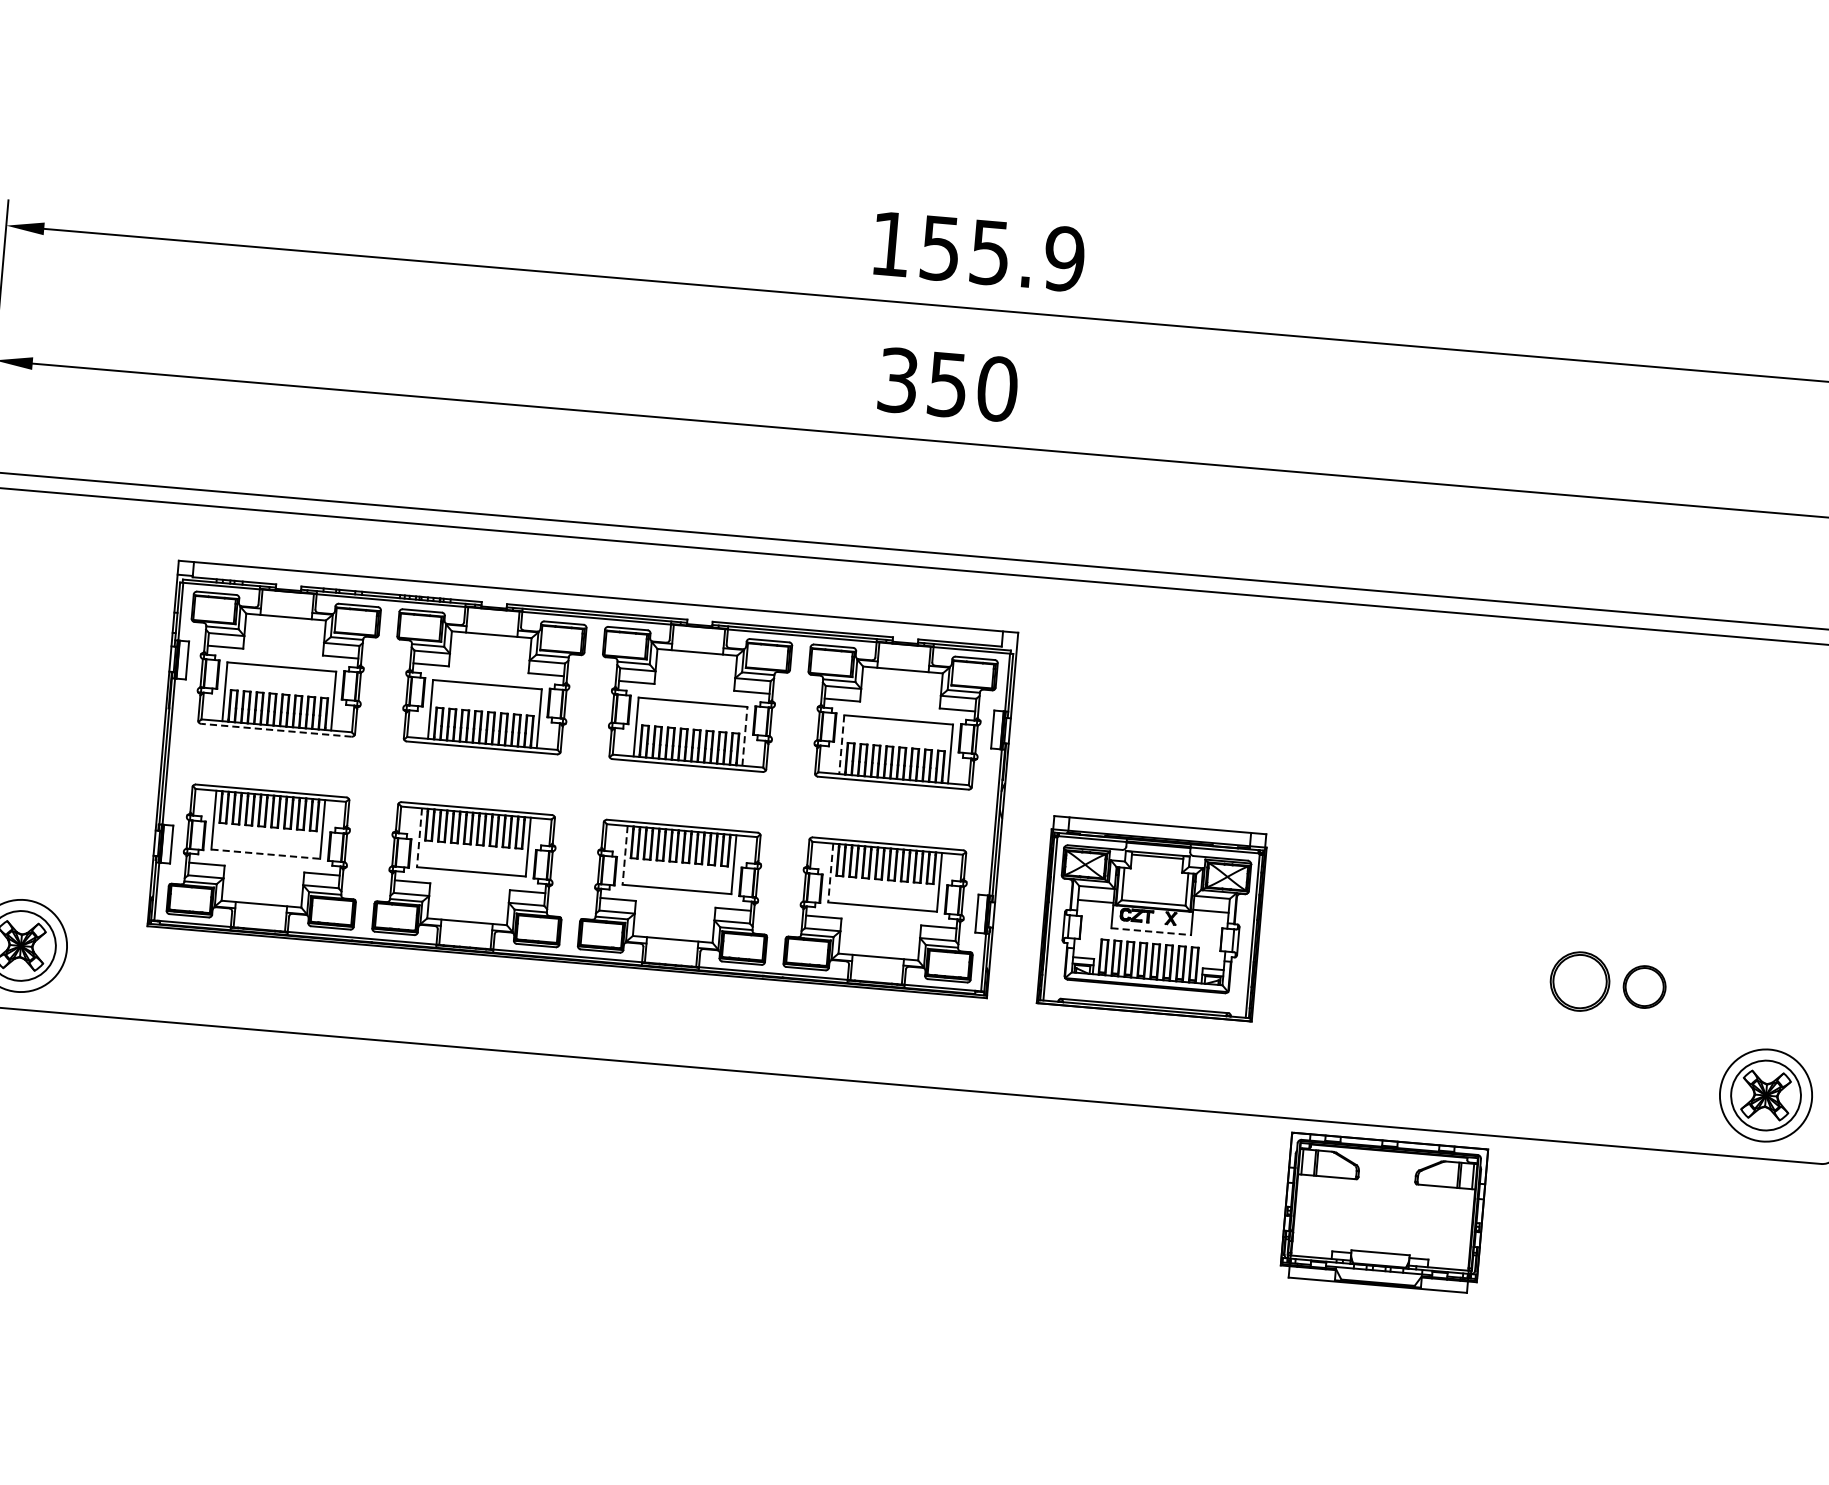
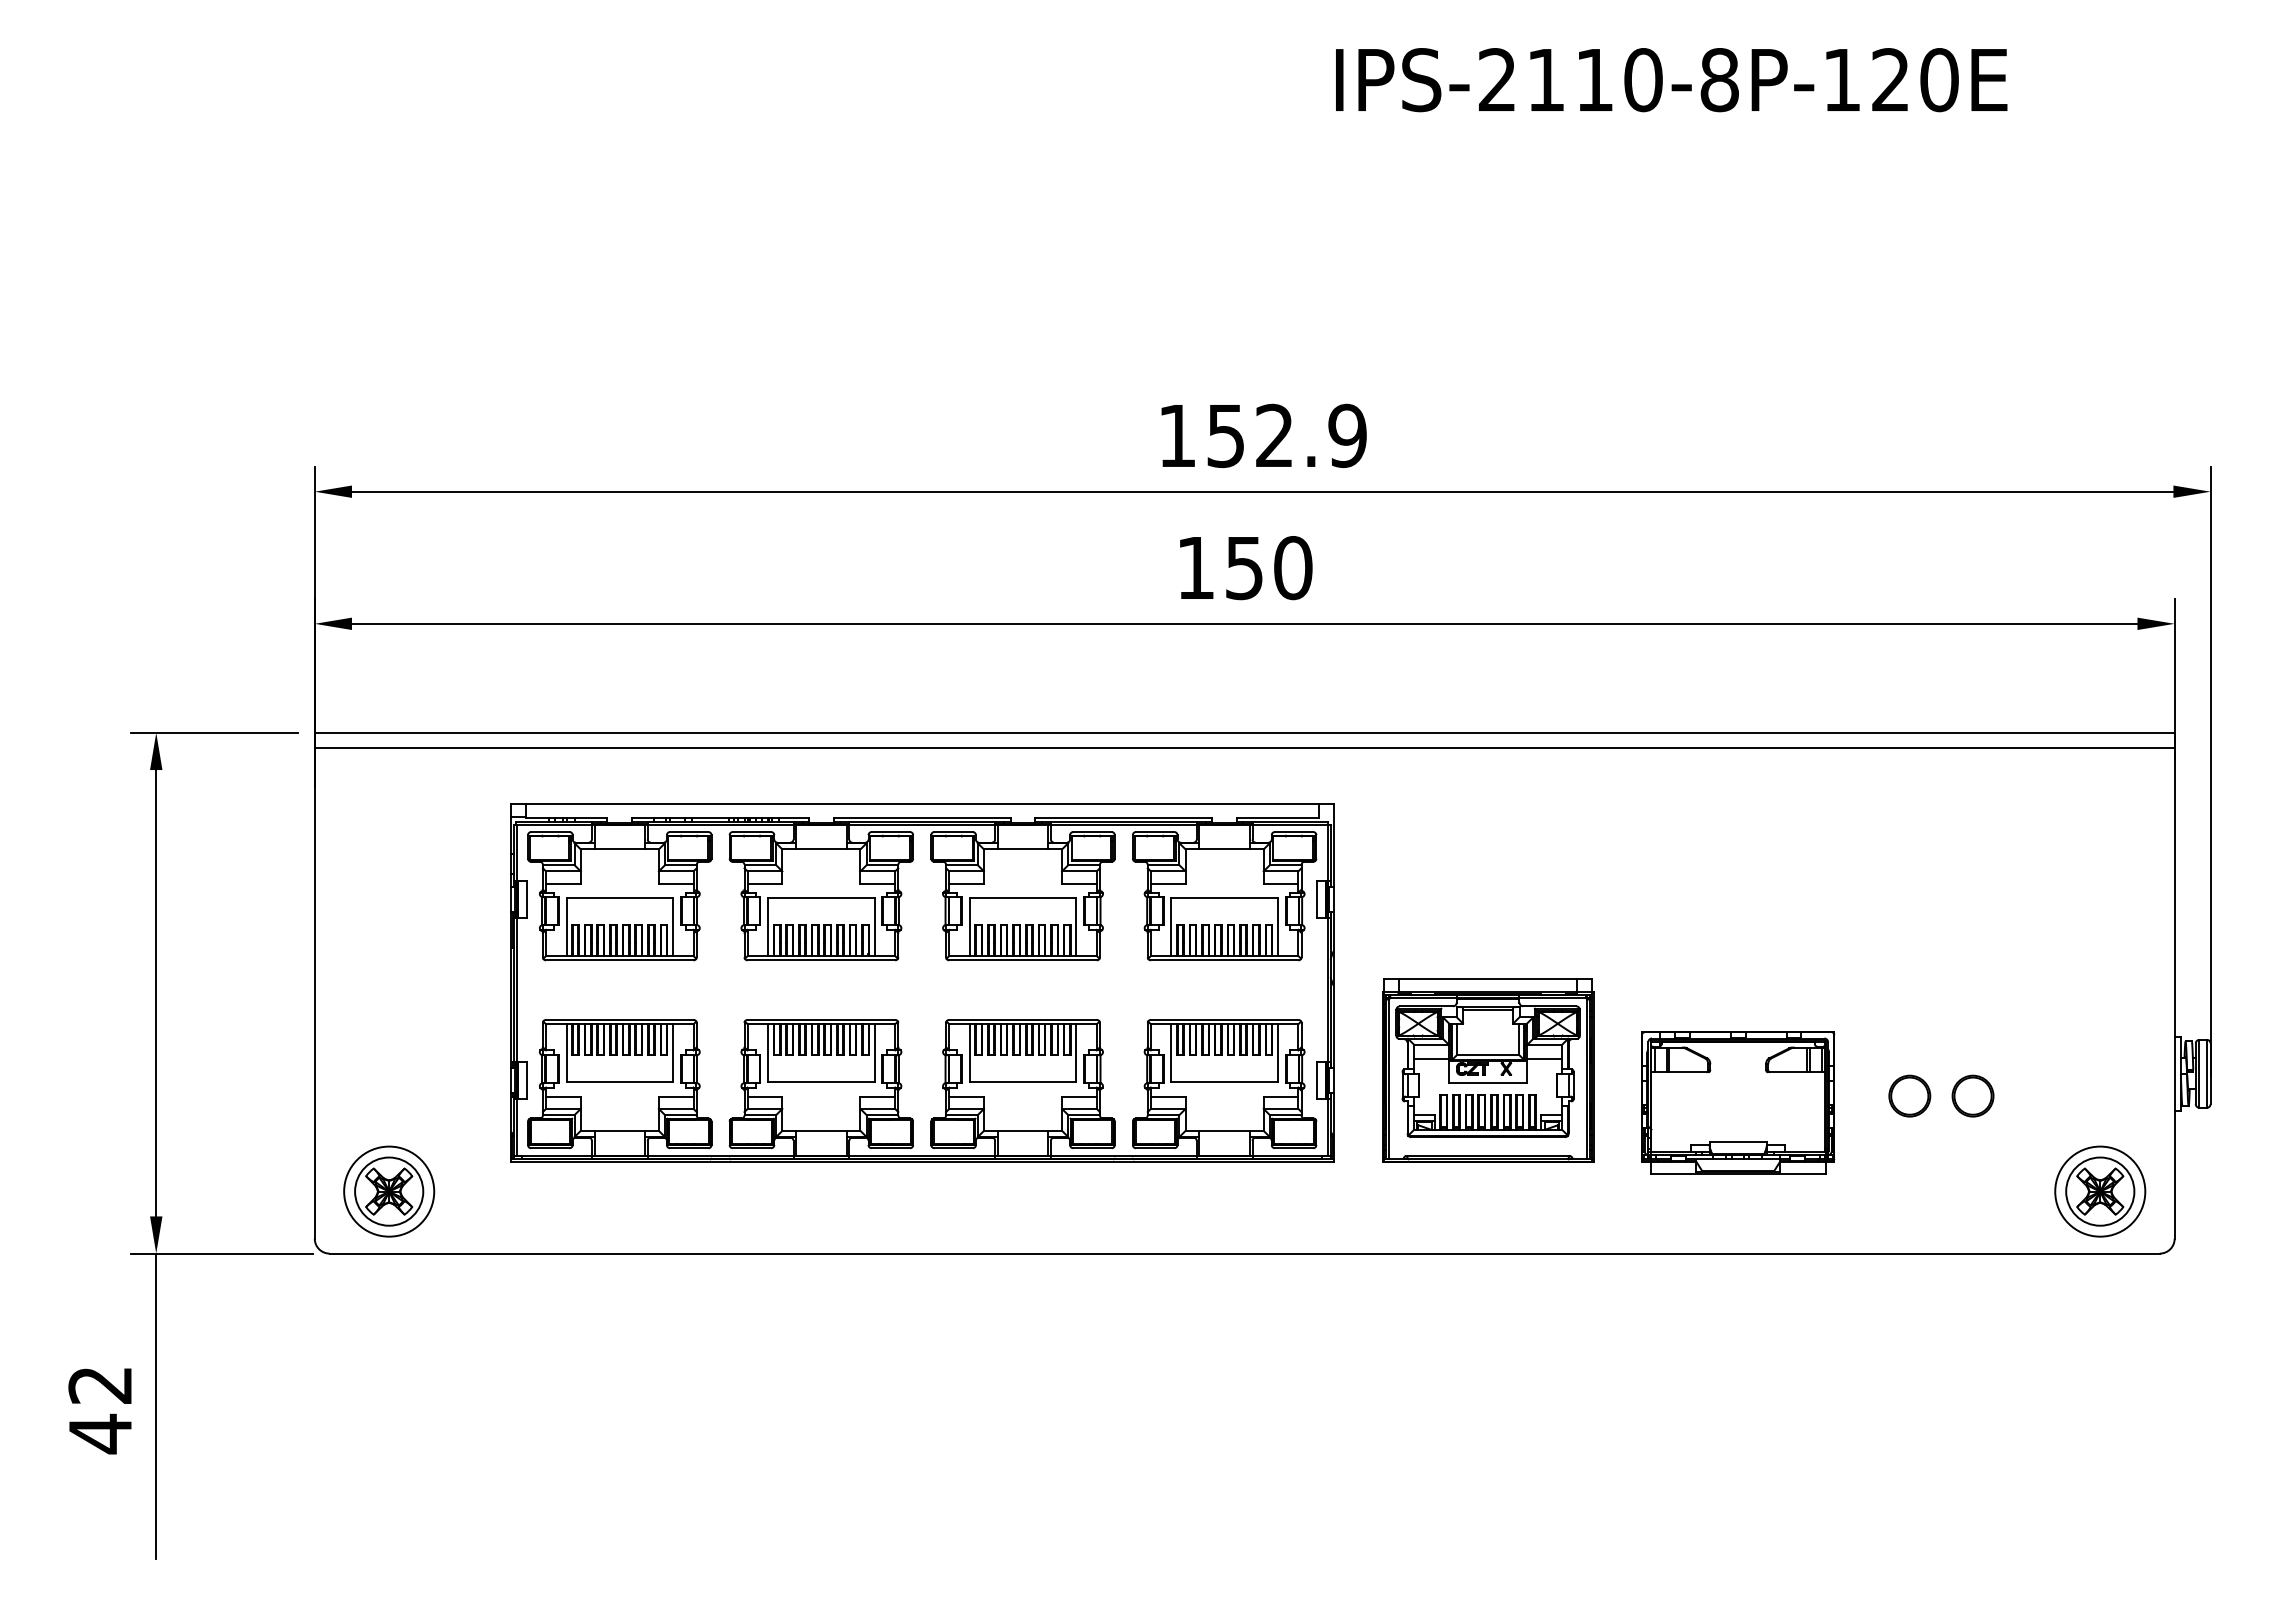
text: (989, 252) -> (1274, 435), 155.9 -> 152.9
text: (897, 380) -> (1195, 568), 350 -> 150
line: (276, 730) -> (619, 960), dashed -> solid
line: (745, 736) -> (1076, 927), dashed -> solid
line: (841, 744) -> (1171, 927), dashed -> solid
line: (419, 838) -> (768, 1053), dashed -> solid
line: (266, 853) -> (620, 1081), dashed -> solid
line: (624, 855) -> (969, 1053), dashed -> solid
line: (830, 873) -> (1171, 1053), dashed -> solid
line: (1151, 931) -> (1488, 1083), dashed -> solid
part: (1579, 980) -> (1909, 1095), size x0.71
part: (1384, 1212) -> (1738, 1102), moved

